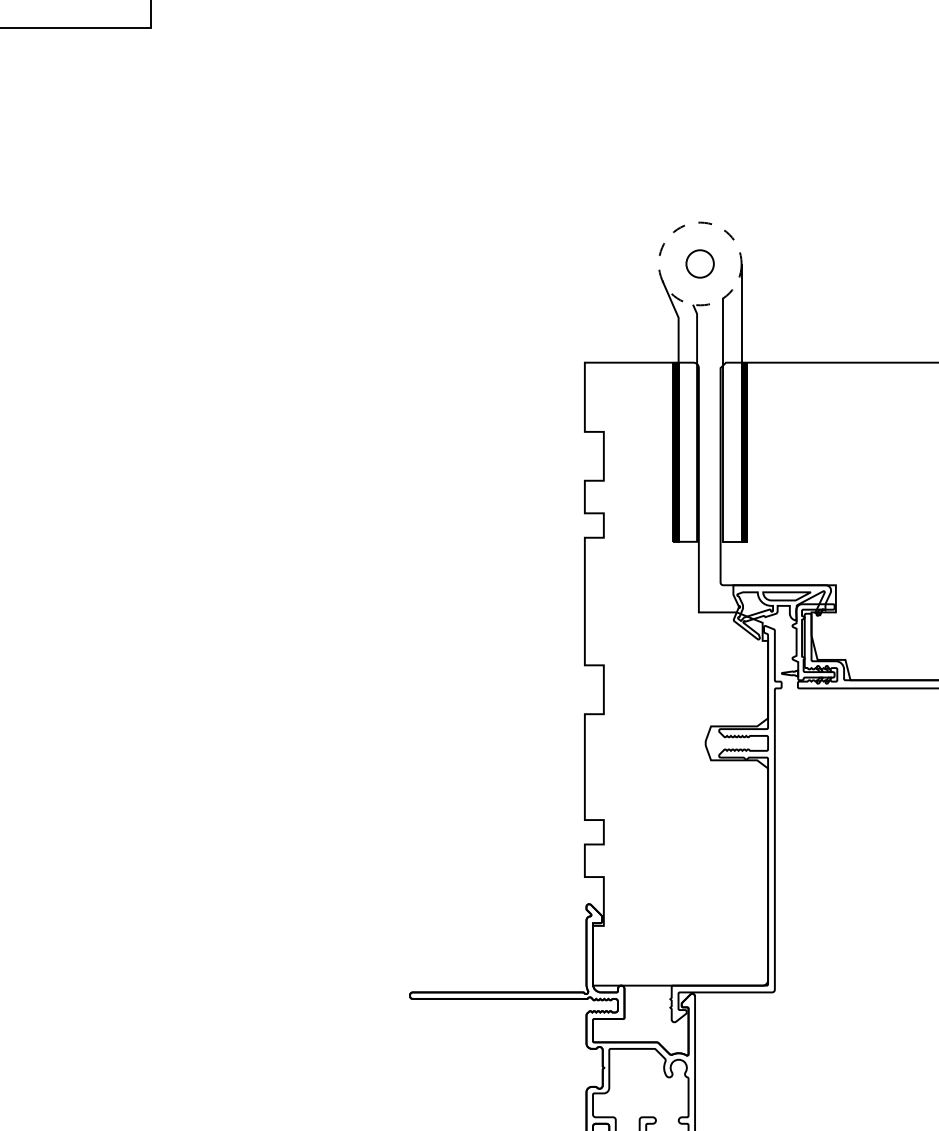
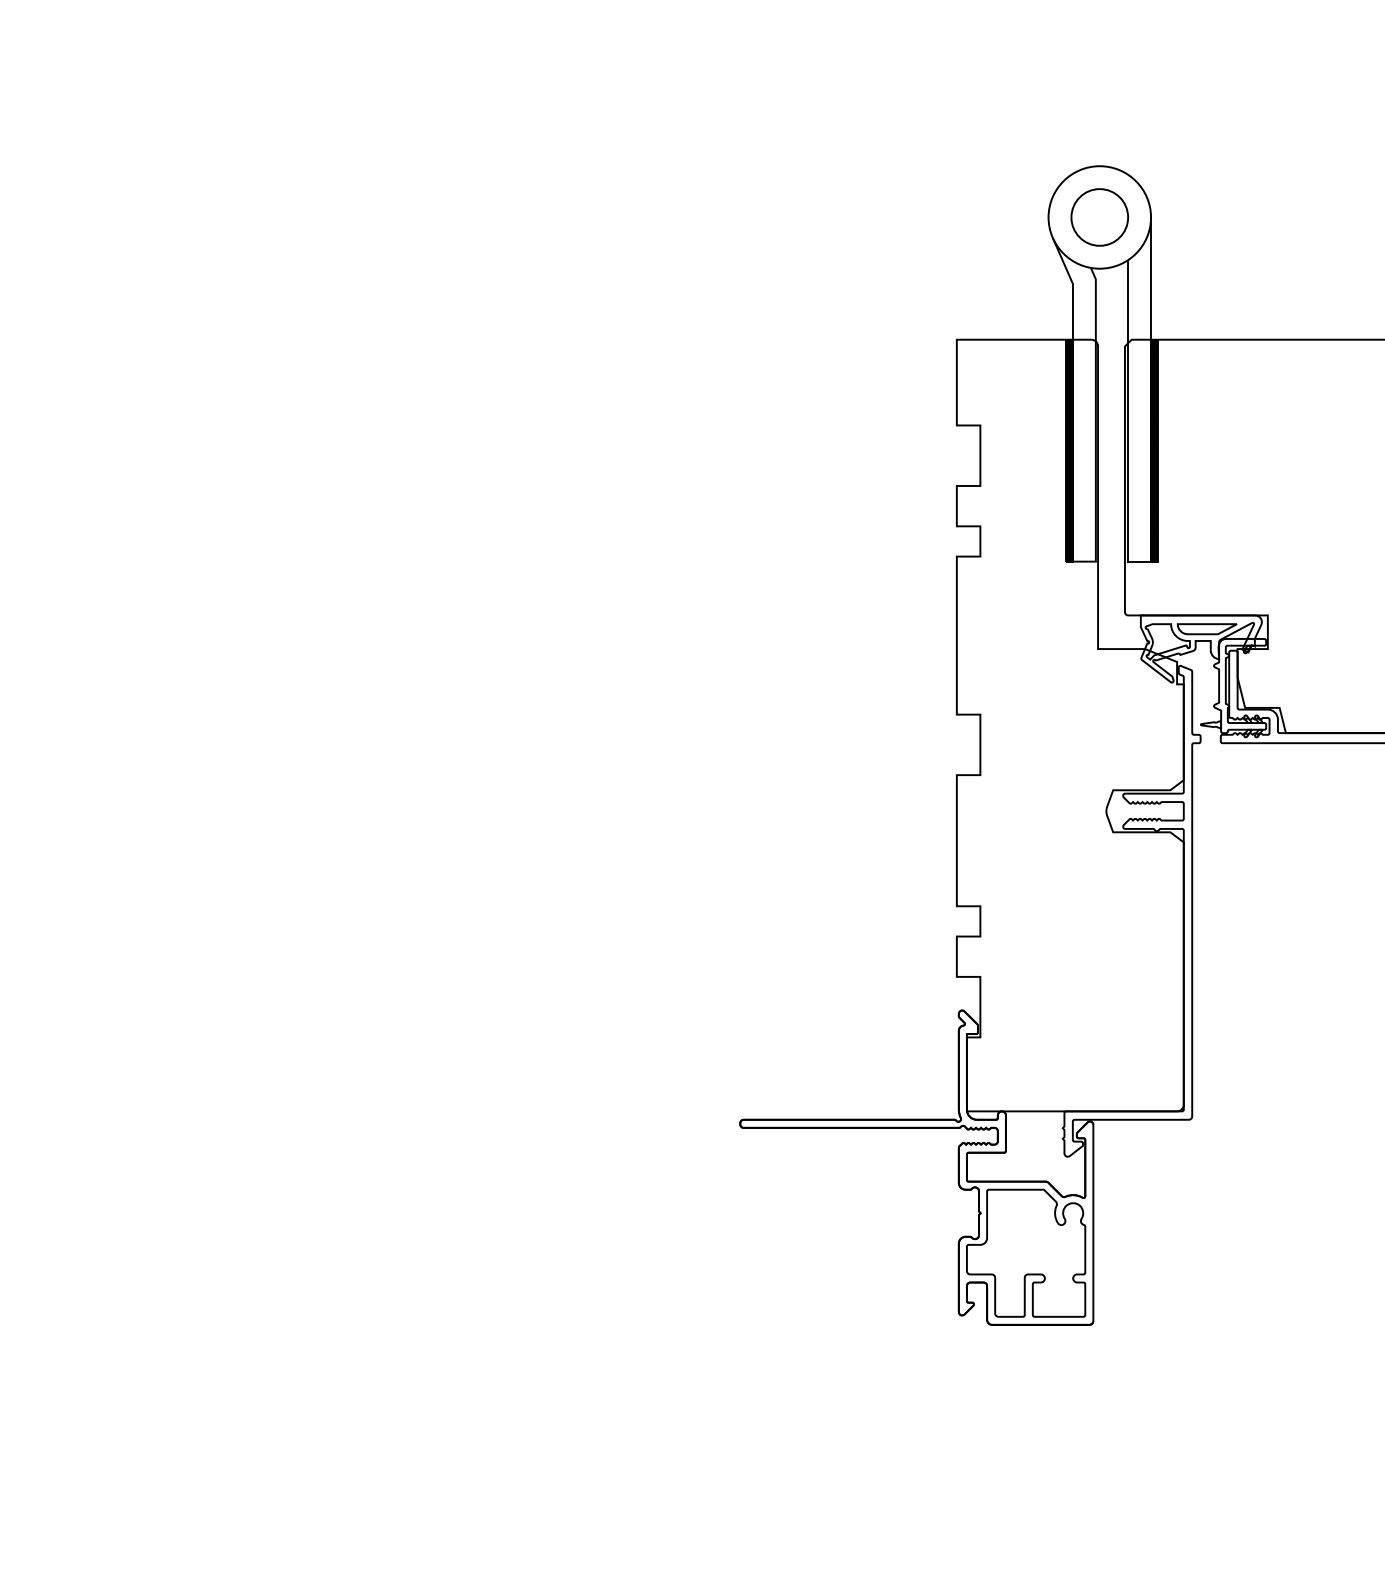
circle: (700, 264) -> (1099, 217), dashed -> solid
circle: (700, 264) -> (1099, 217), size x1.67

